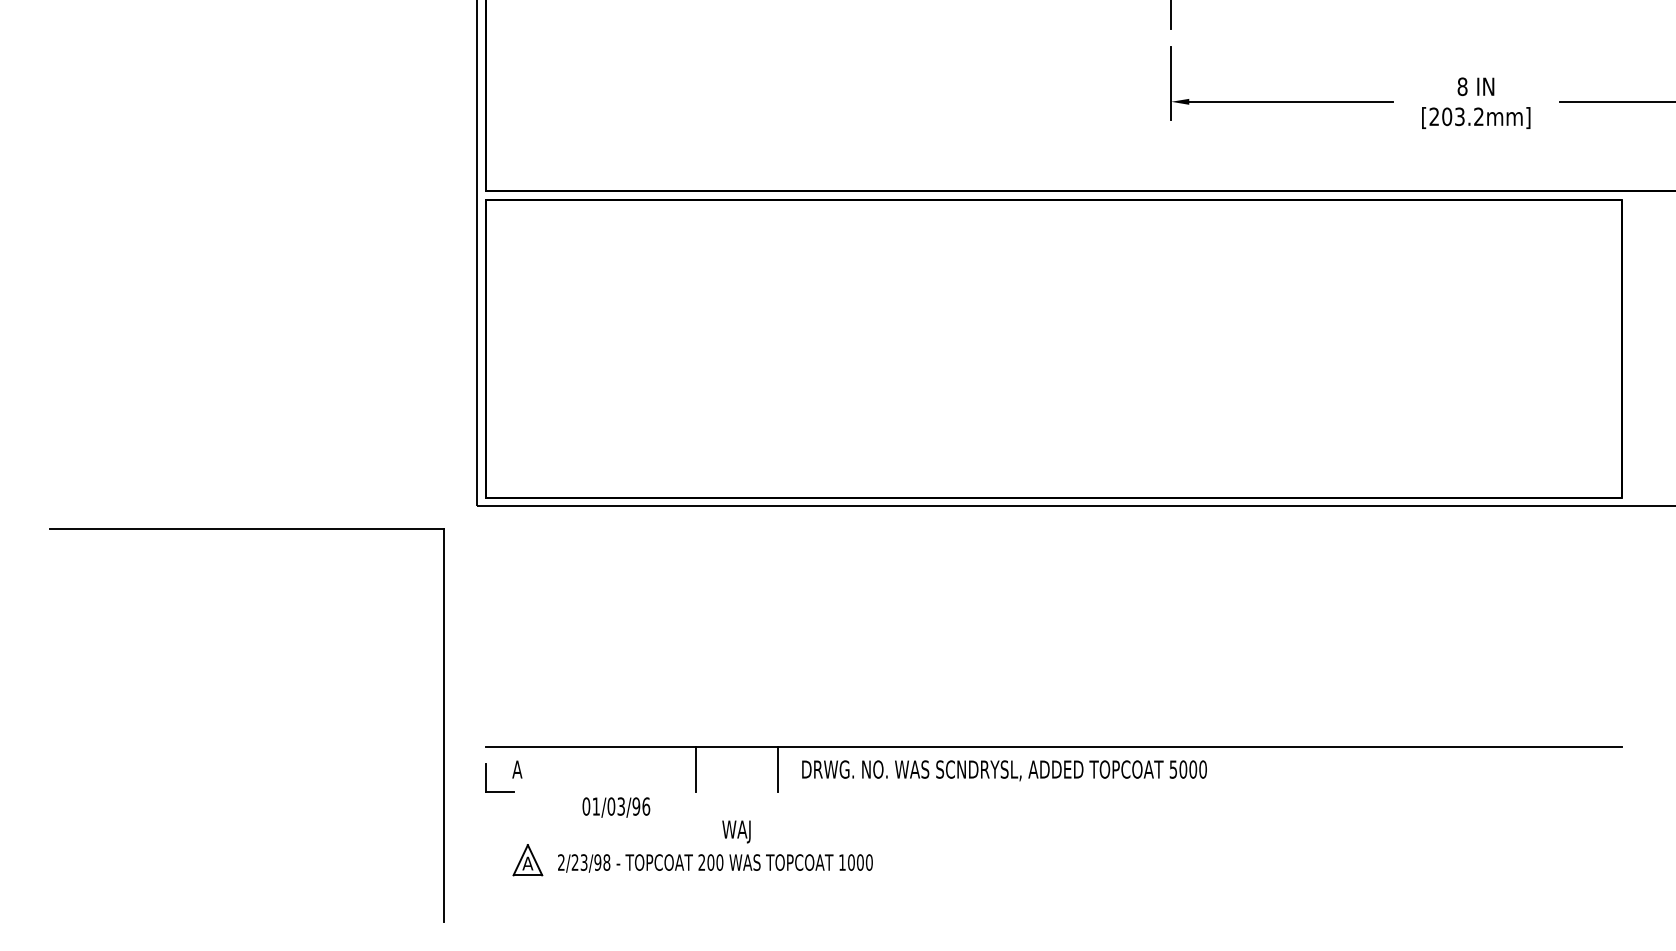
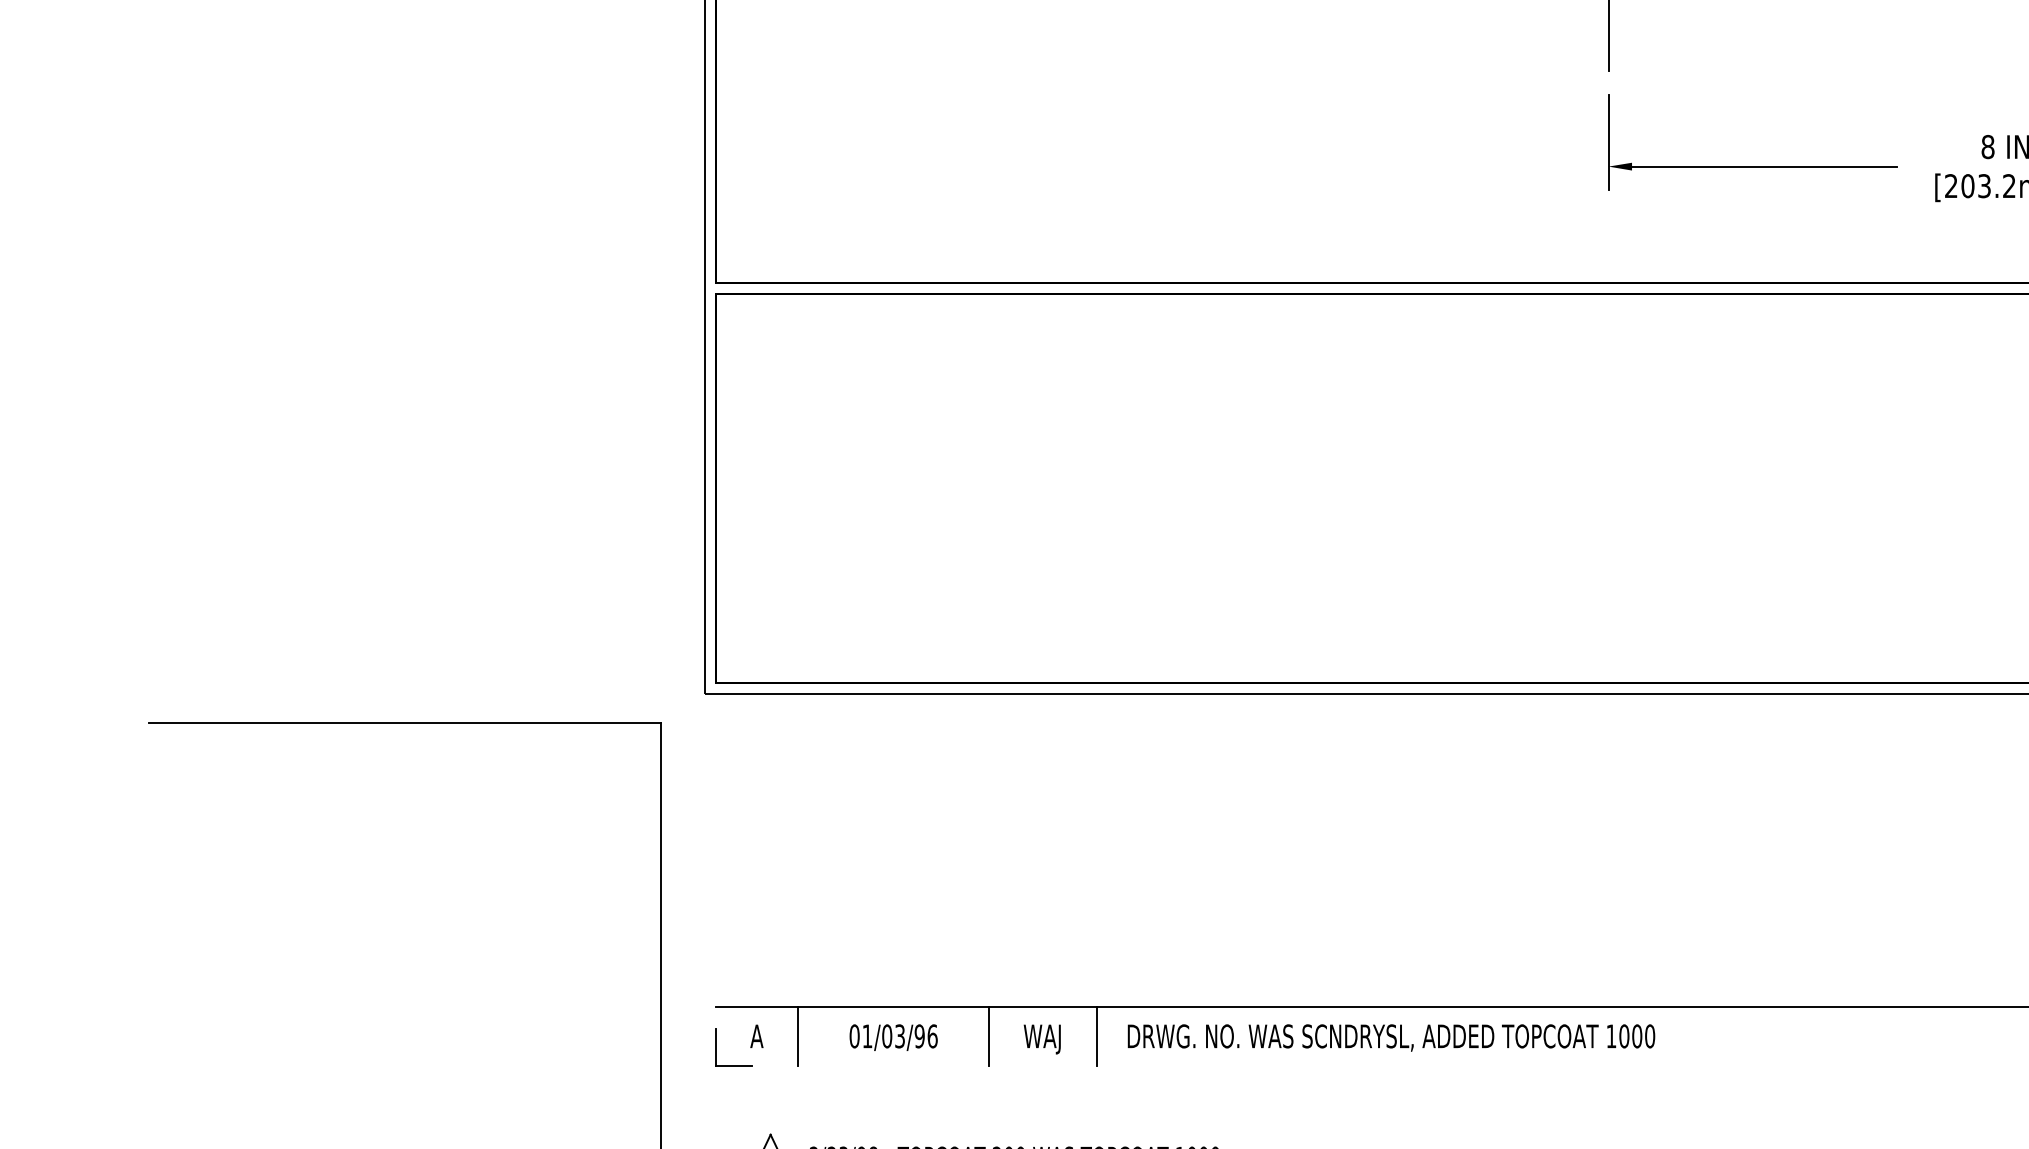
line: (548, 769) -> (797, 1036), added
text: (1172, 769) -> (1610, 1036), 5000 -> 1000
text: (616, 807) -> (893, 1037), moved
text: (736, 831) -> (1042, 1038), moved

